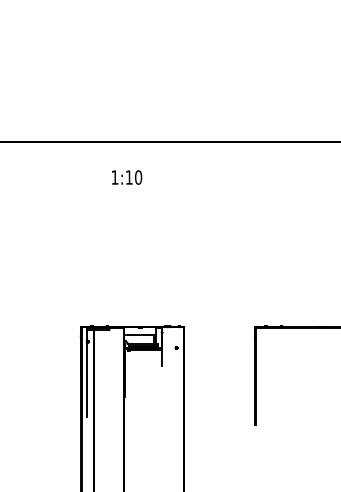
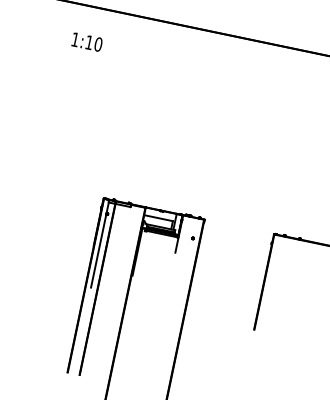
text: (127, 177) -> (87, 42), moved

